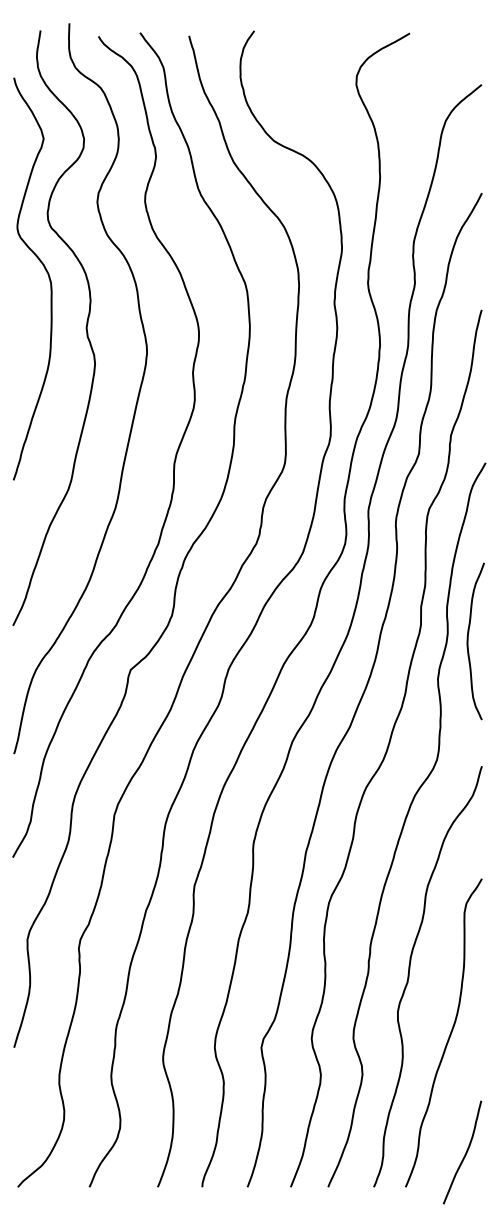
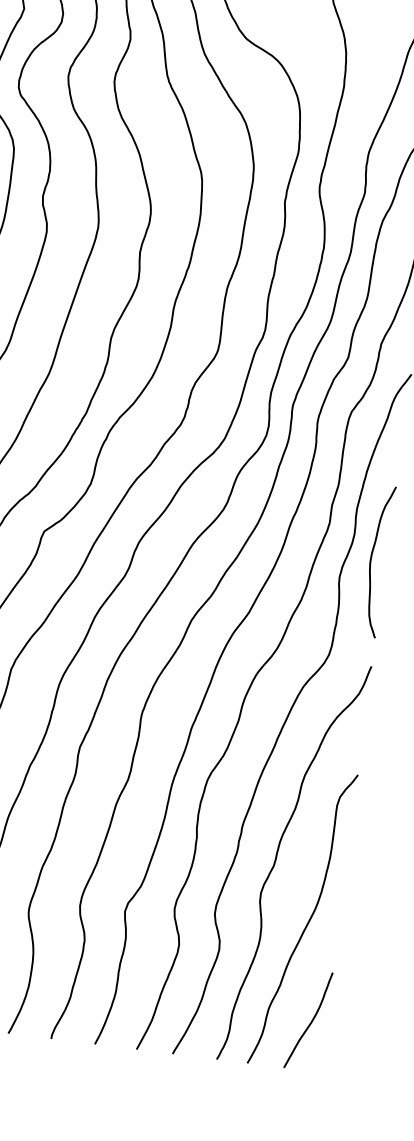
curve: (468, 641) -> (371, 560), moved
curve: (464, 1154) -> (310, 1022), moved

